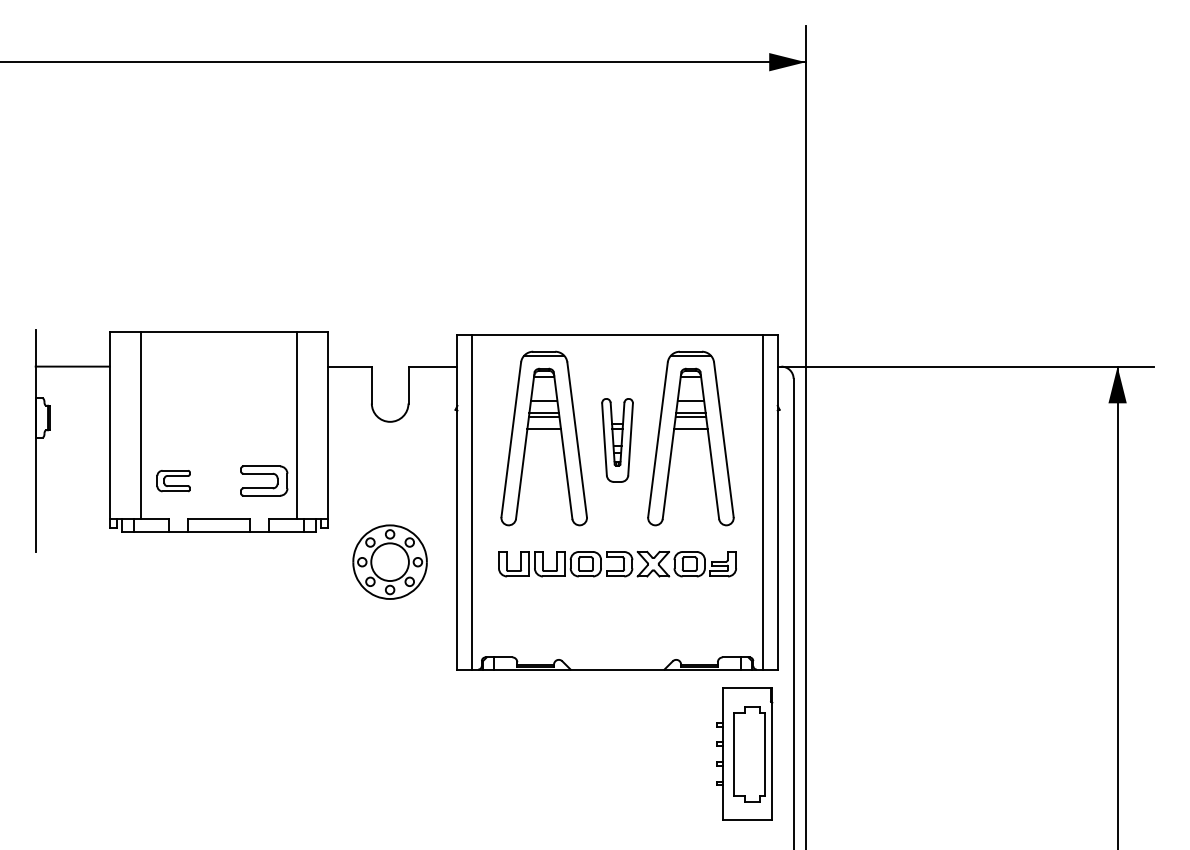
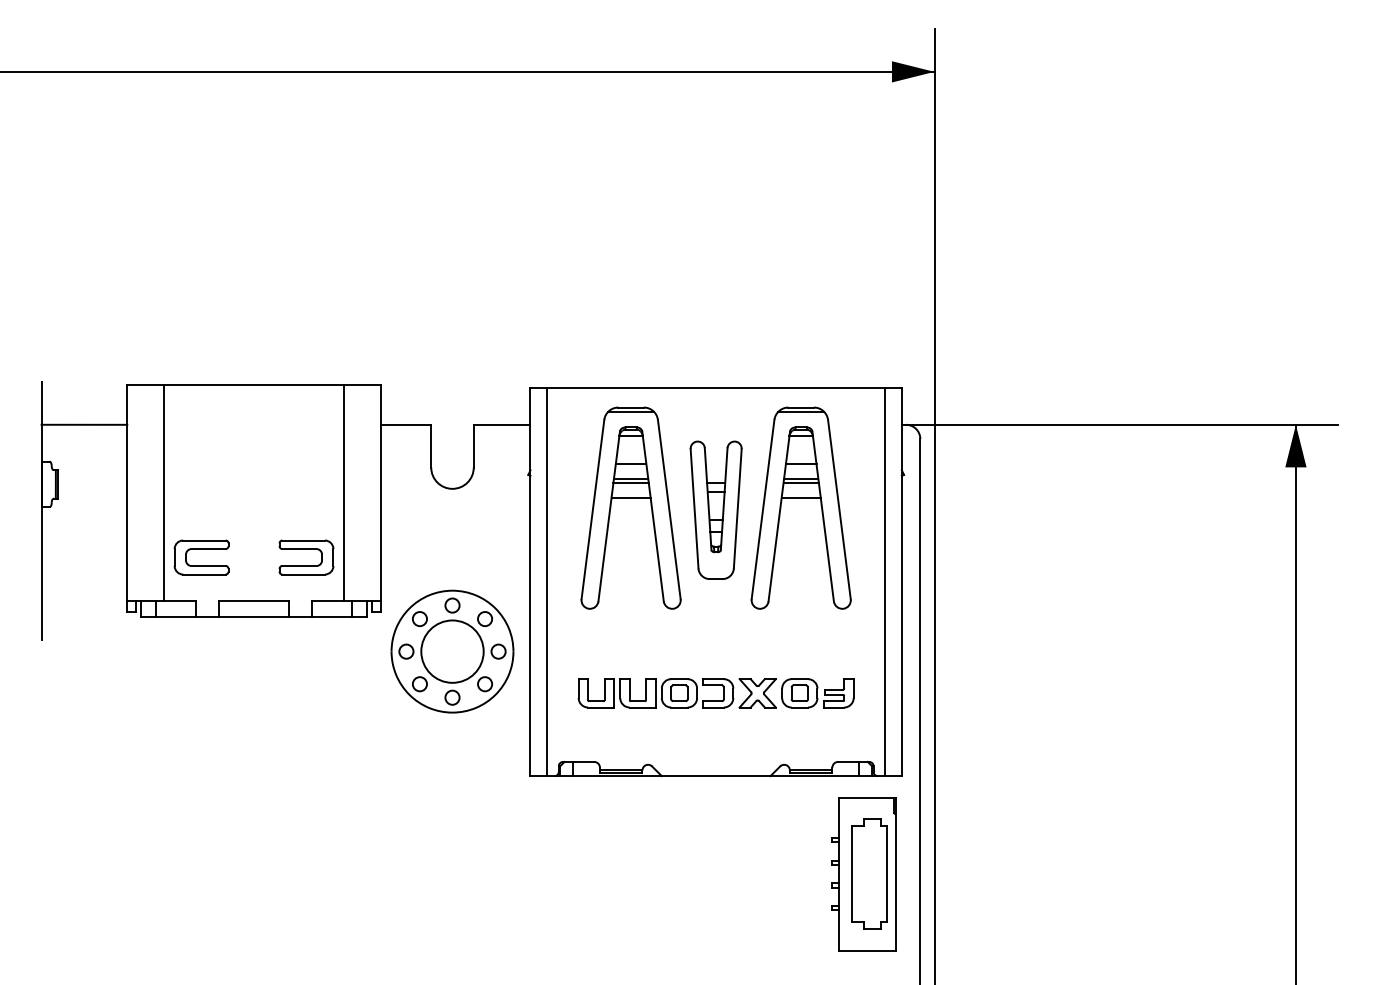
part: (617, 440) -> (716, 510), size x1.43
part: (173, 480) -> (201, 556), size x1.43
part: (389, 561) -> (451, 650), size x1.43
part: (617, 563) -> (716, 692), moved

